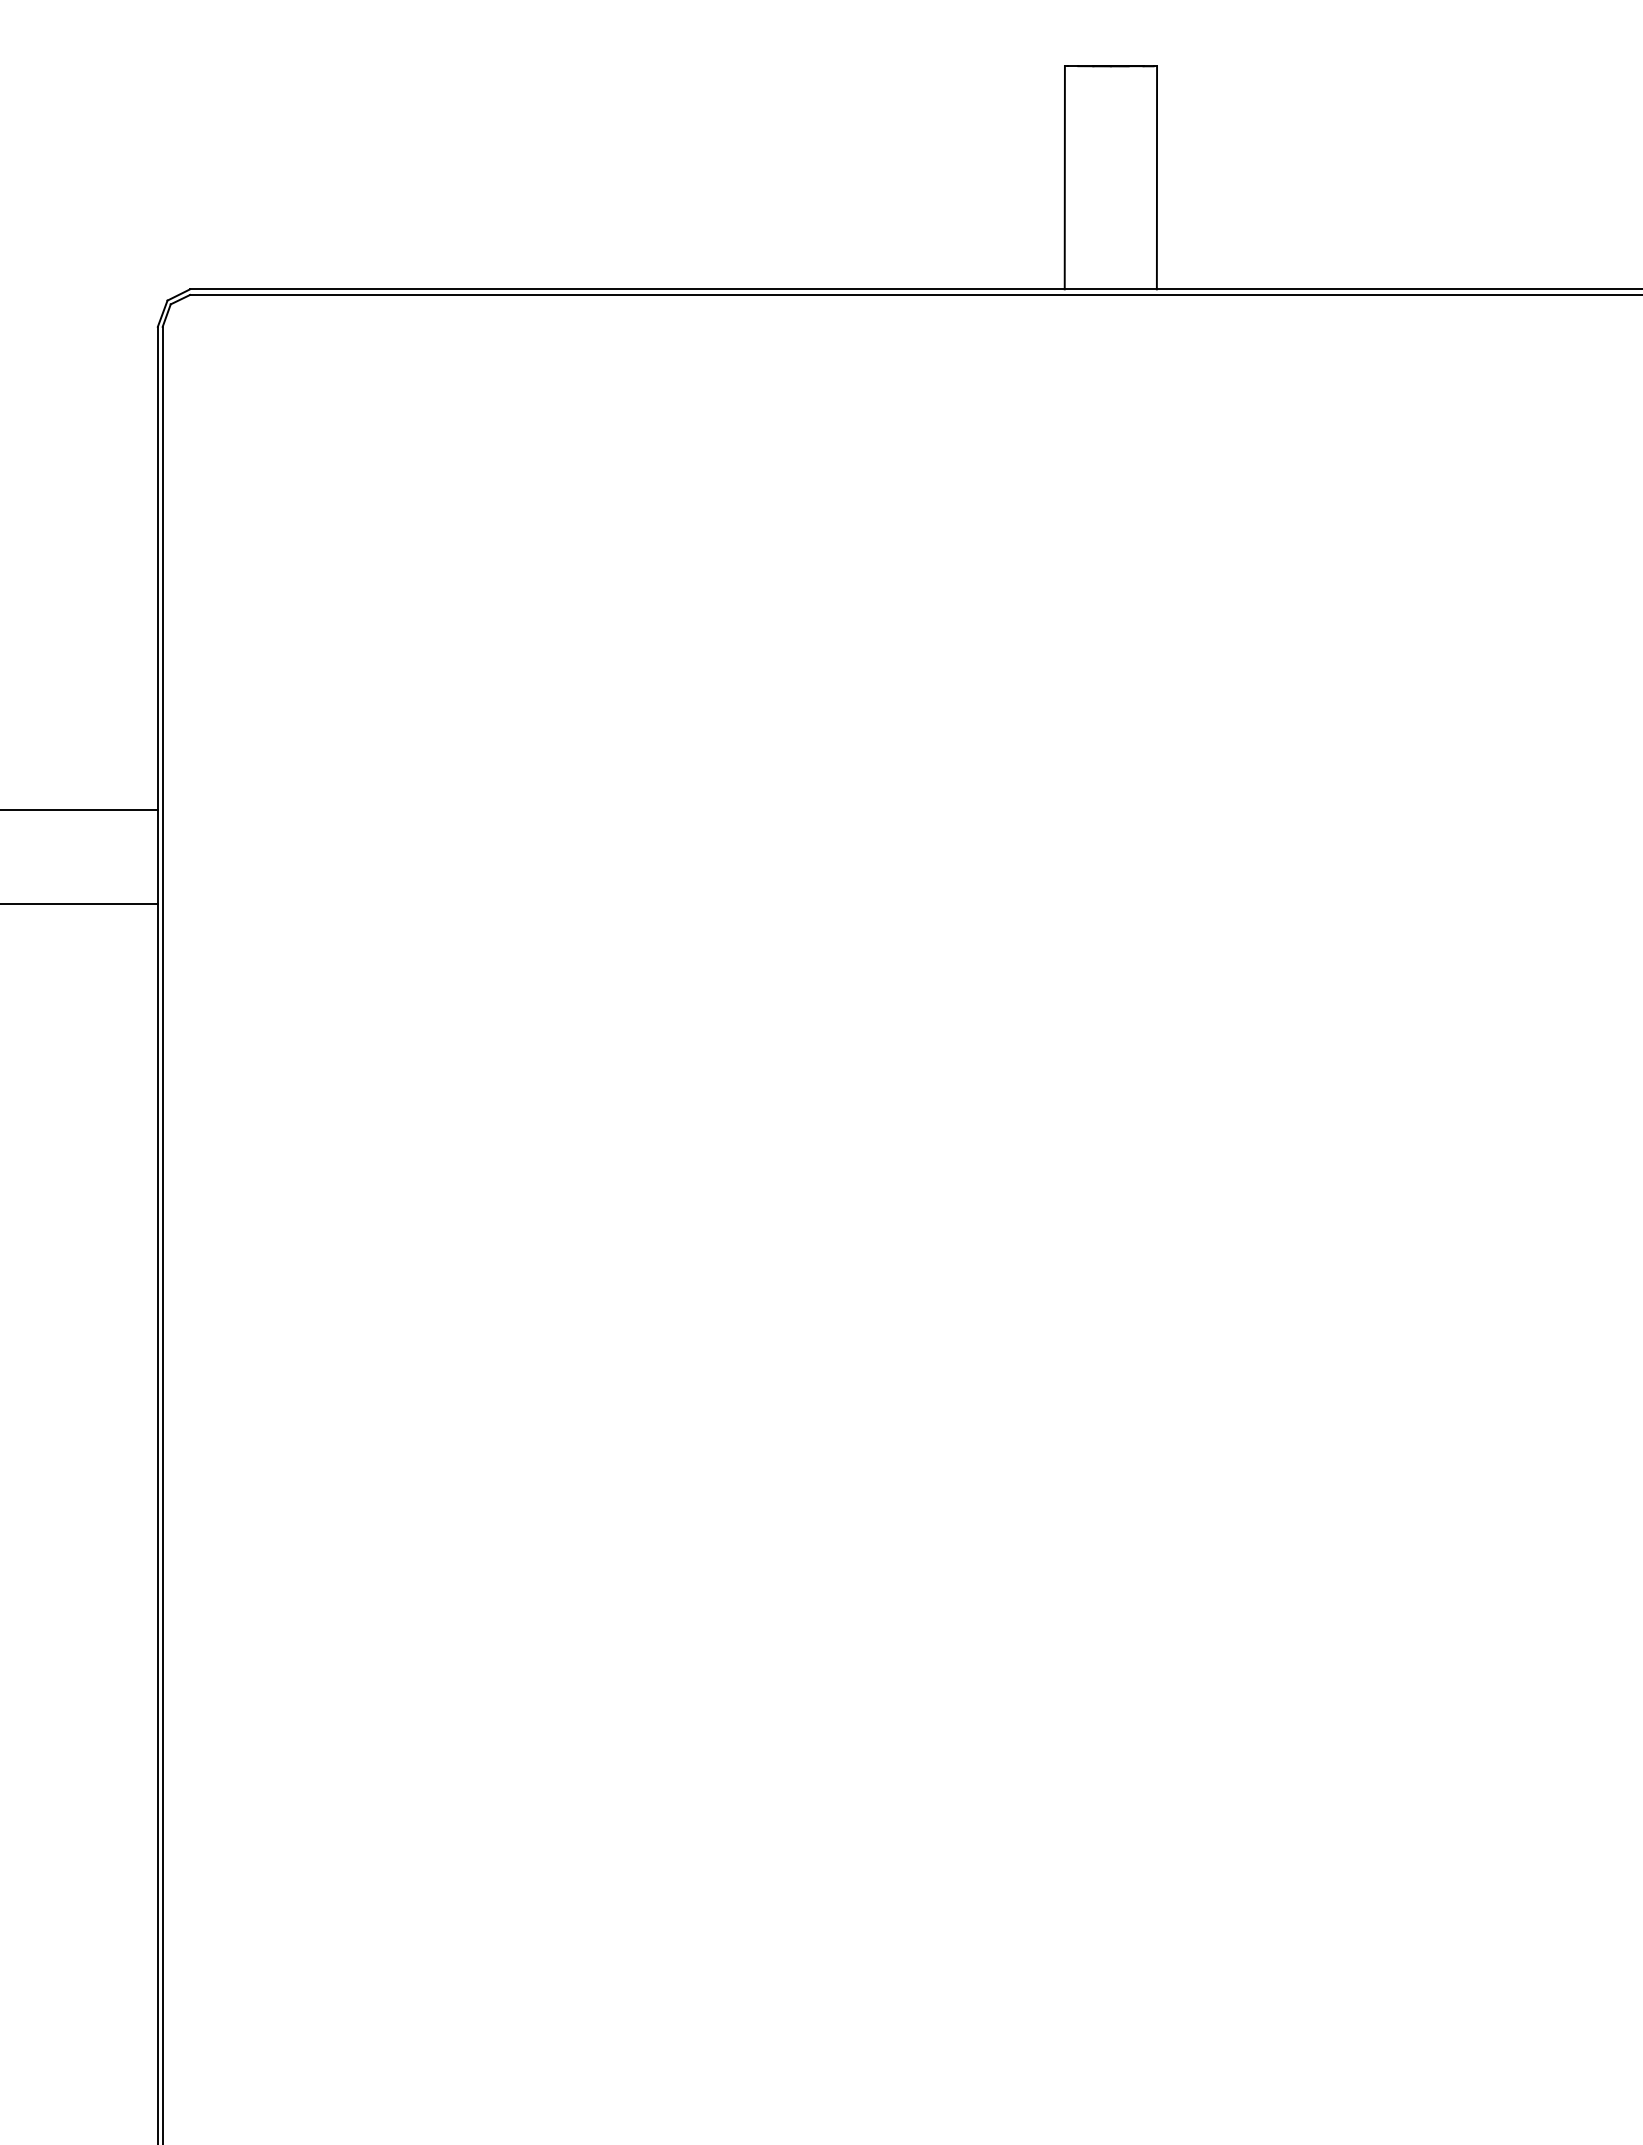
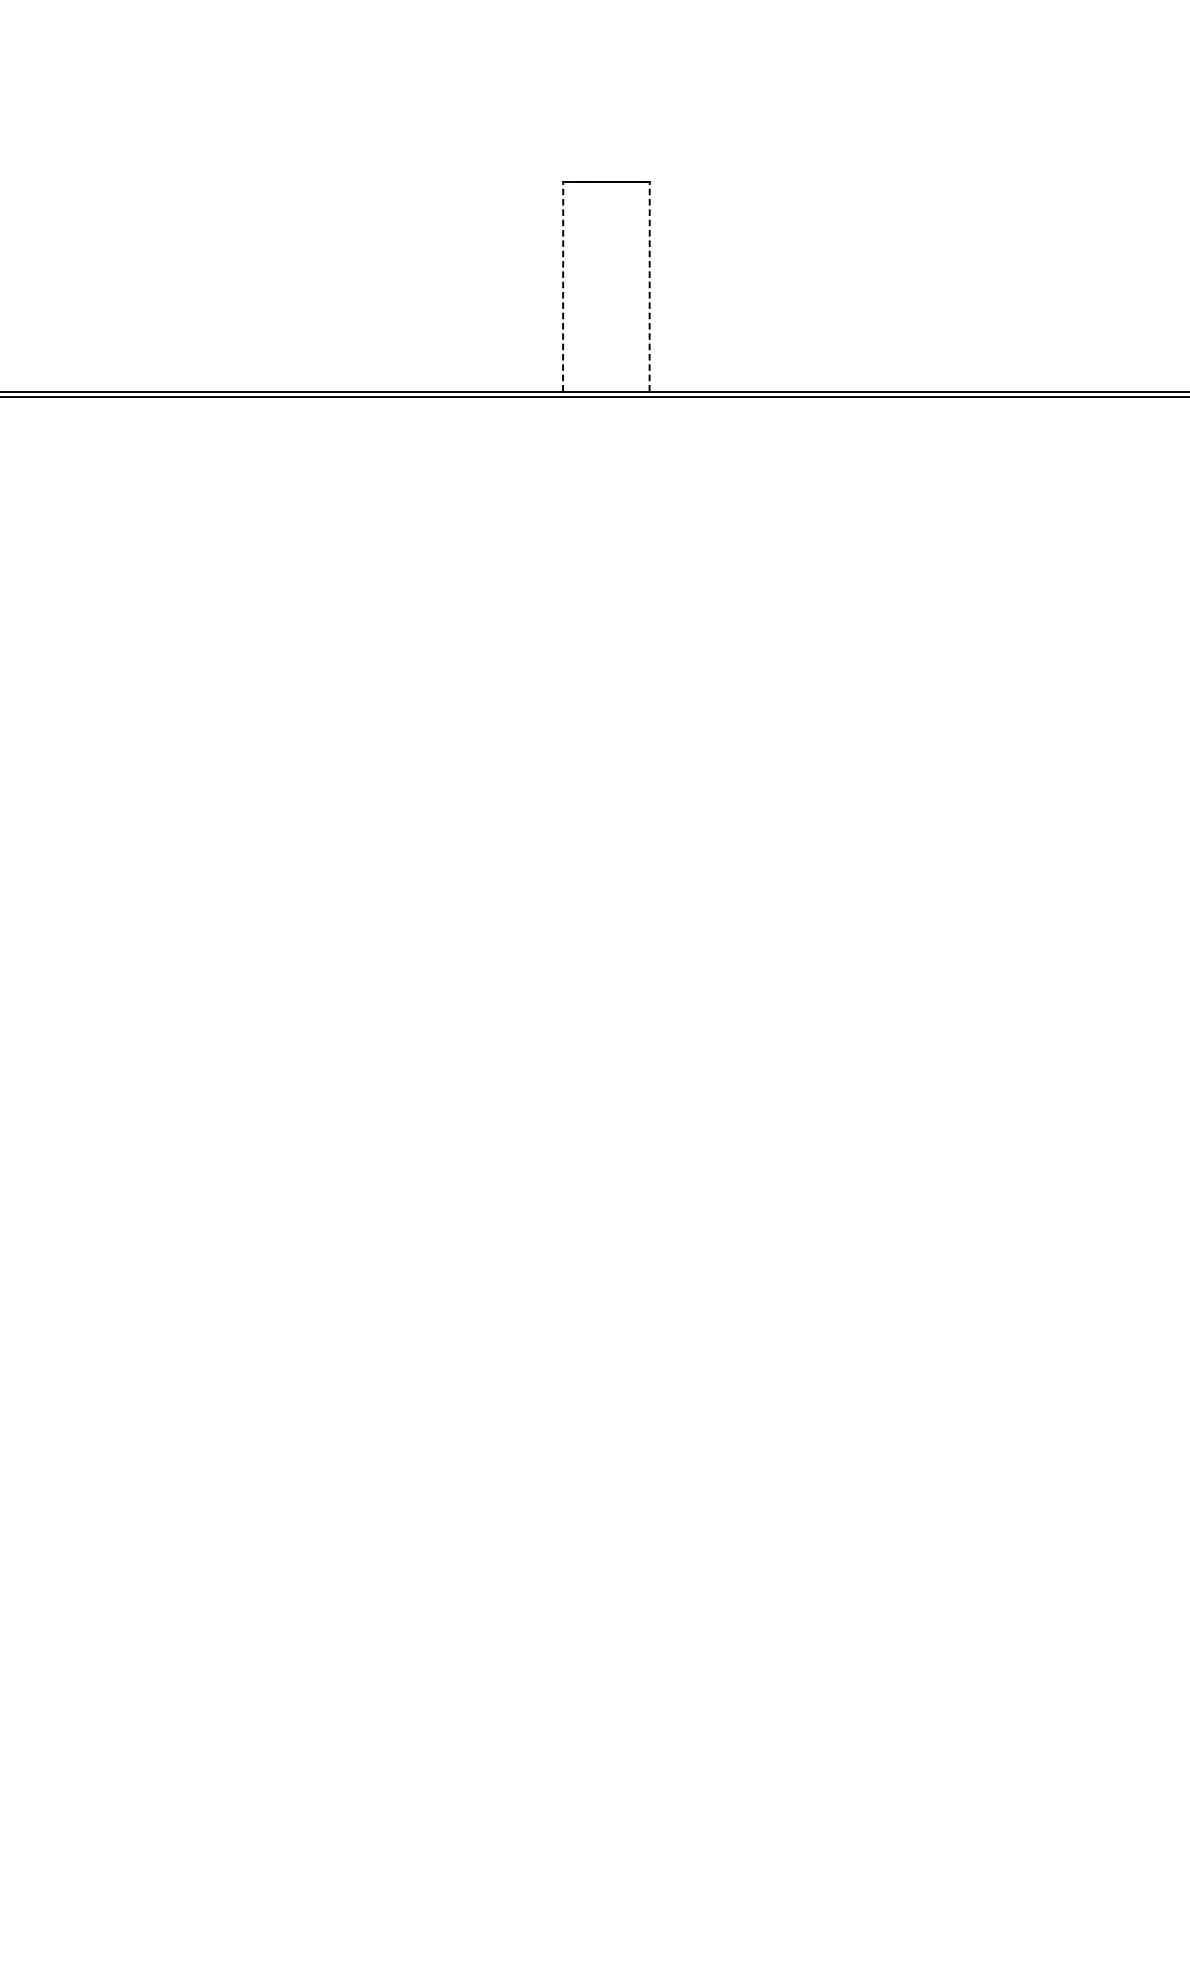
line: (1064, 177) -> (562, 286), solid -> dashed
line: (1156, 177) -> (649, 286), solid -> dashed

